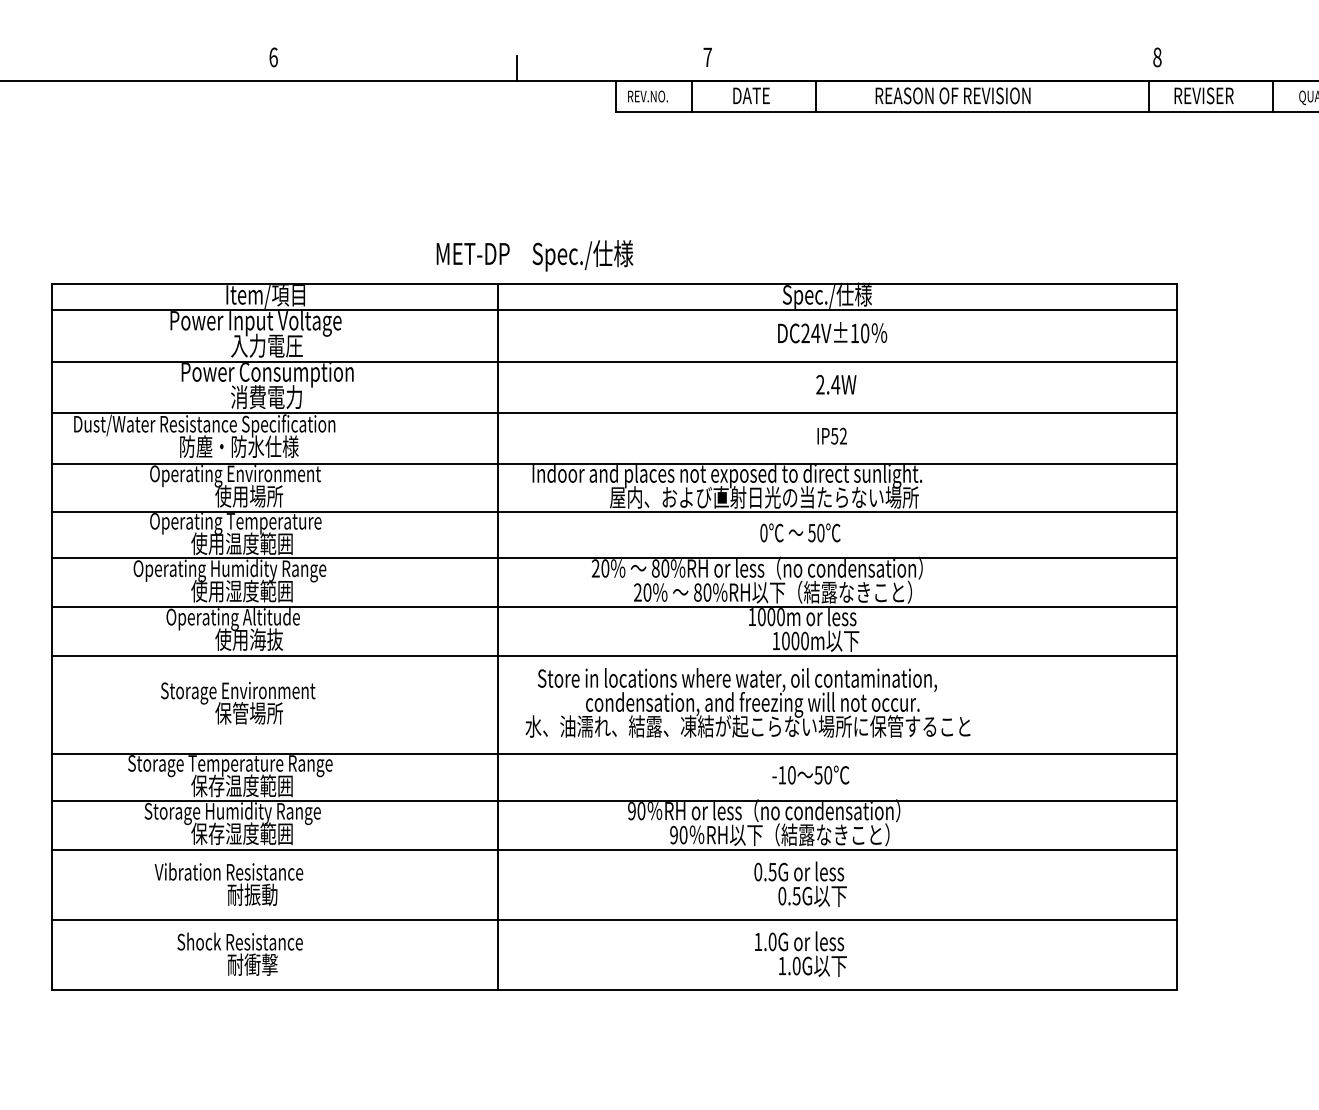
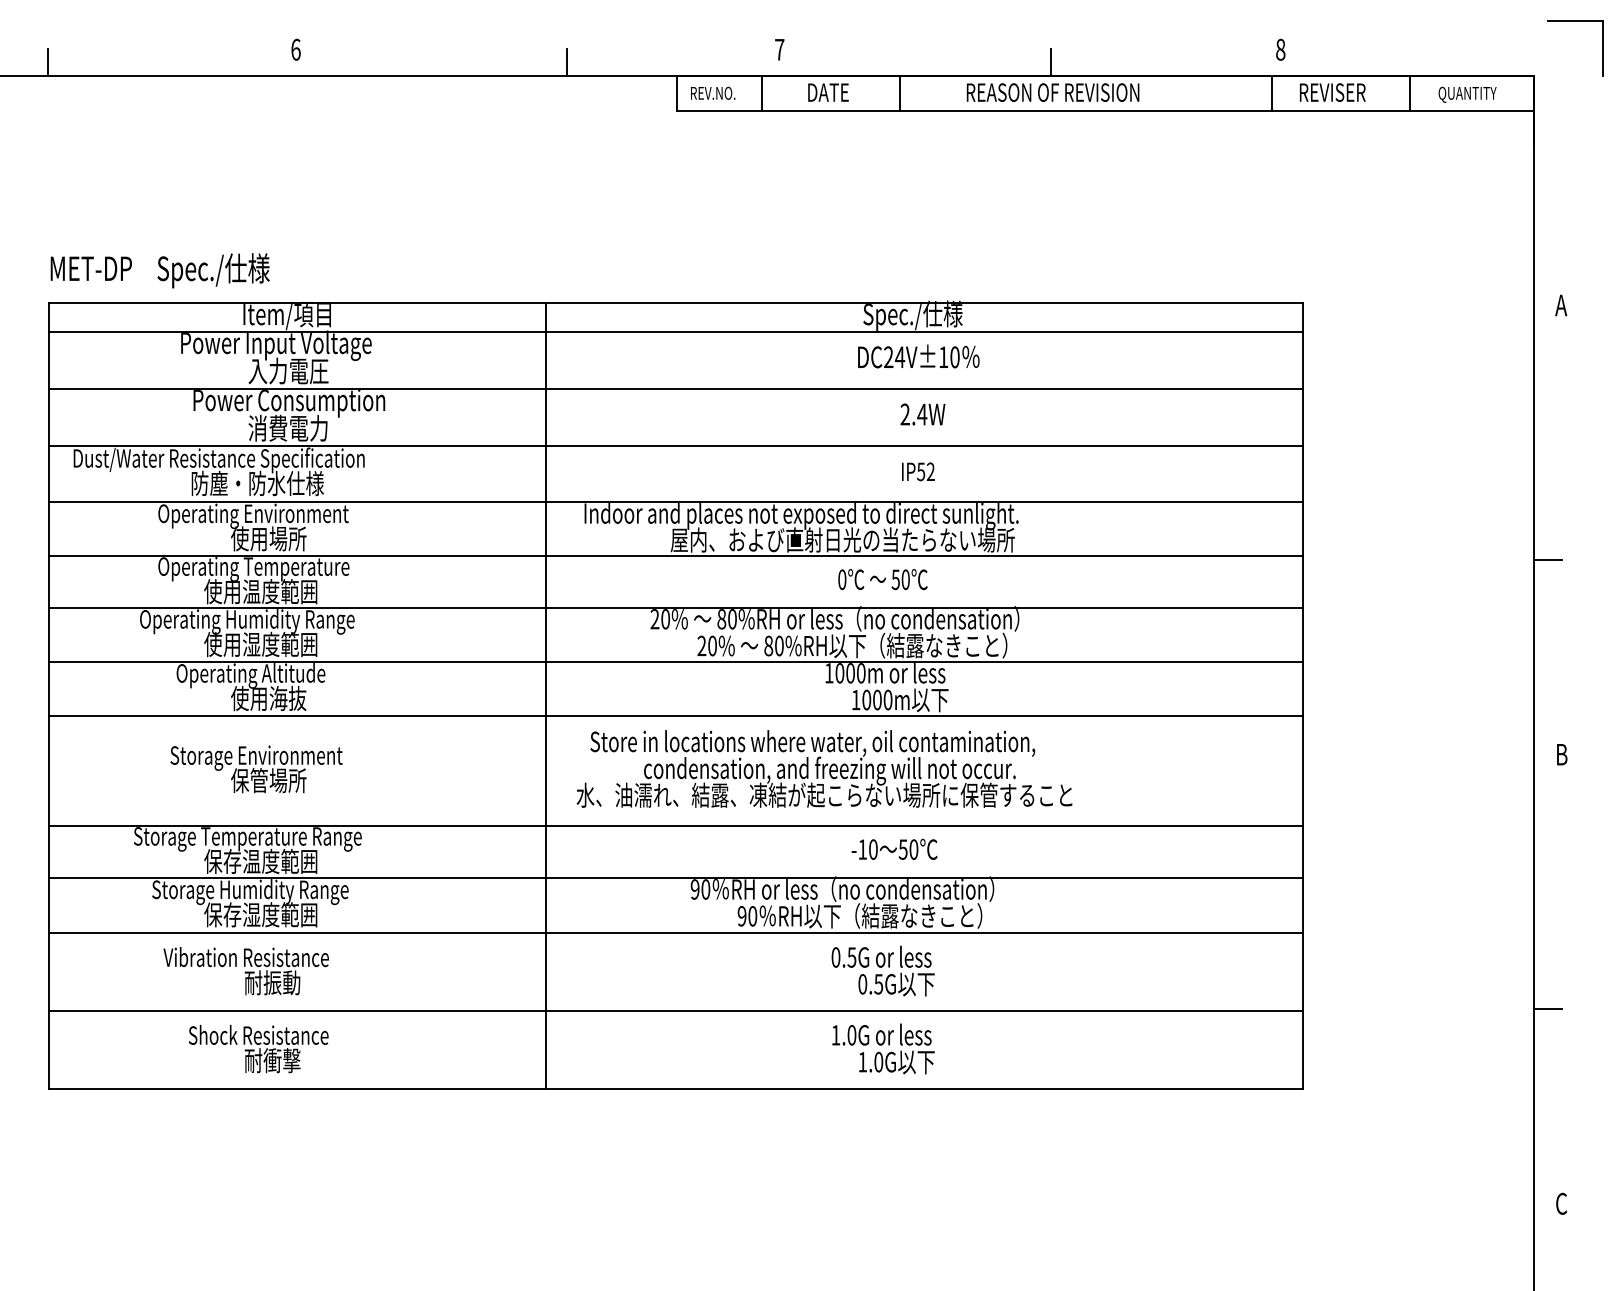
line: (51, 68) -> (48, 62), added
line: (950, 68) -> (1050, 62), added
text: (534, 255) -> (159, 270), moved

